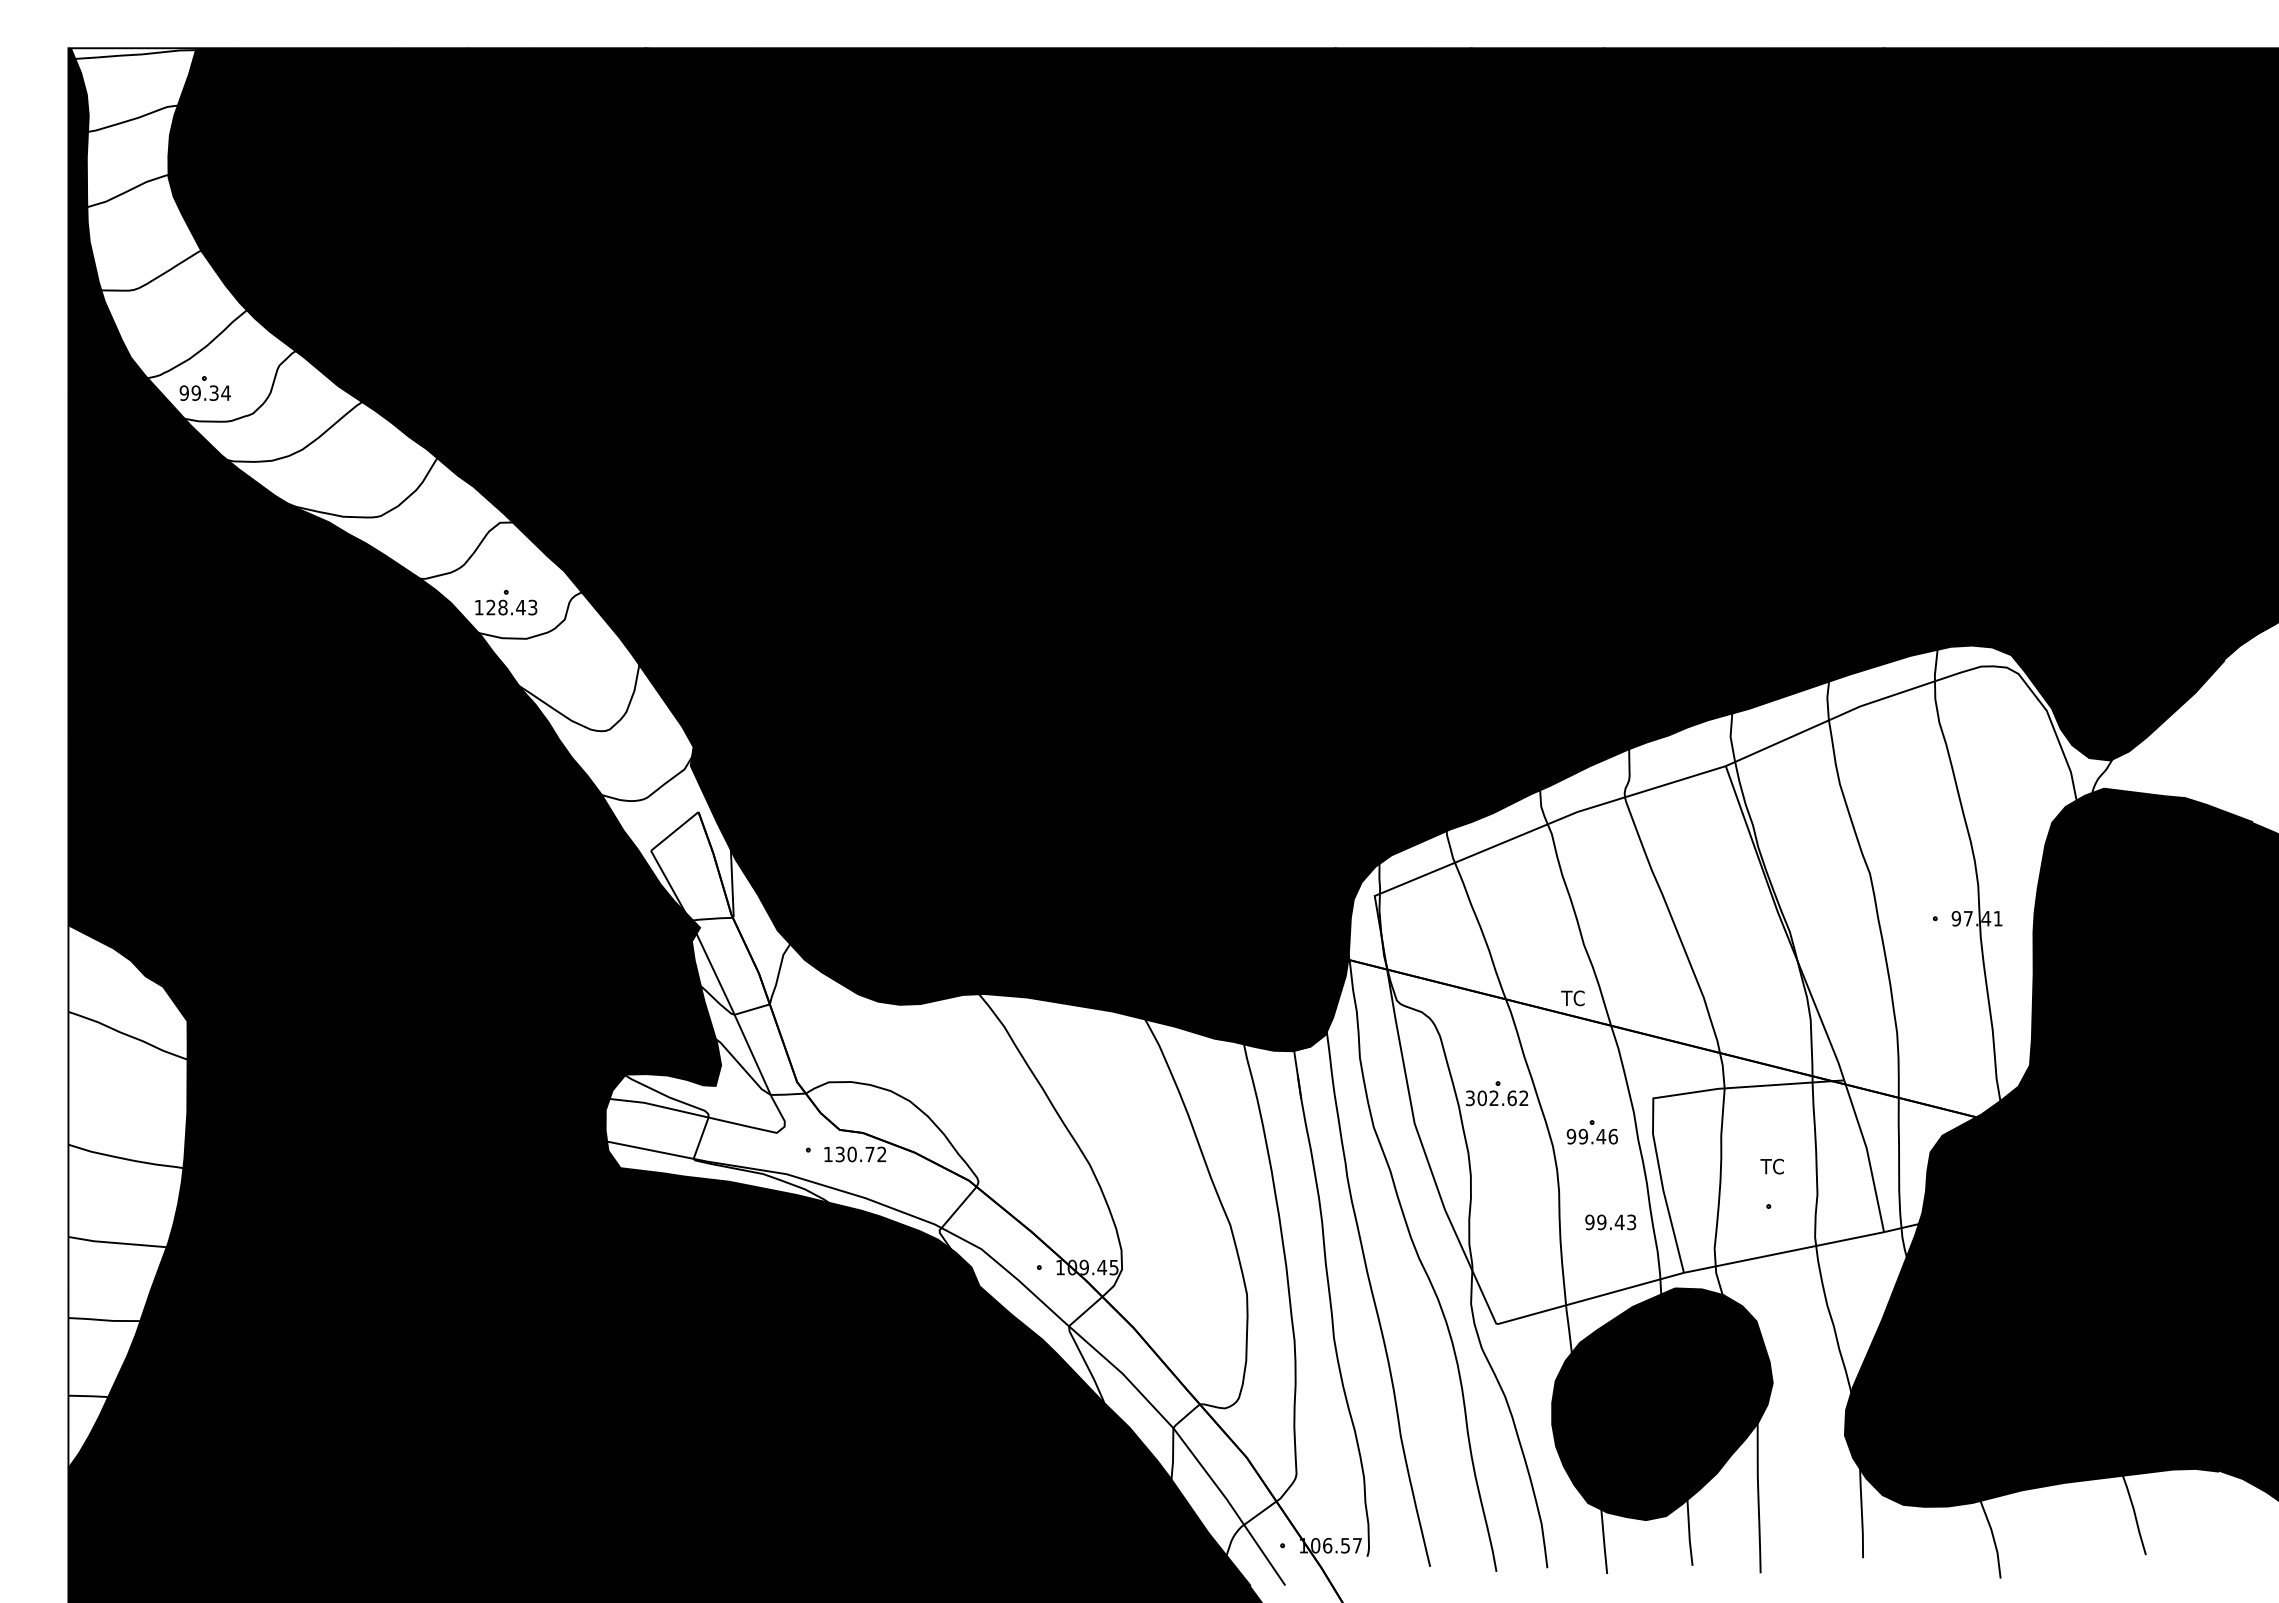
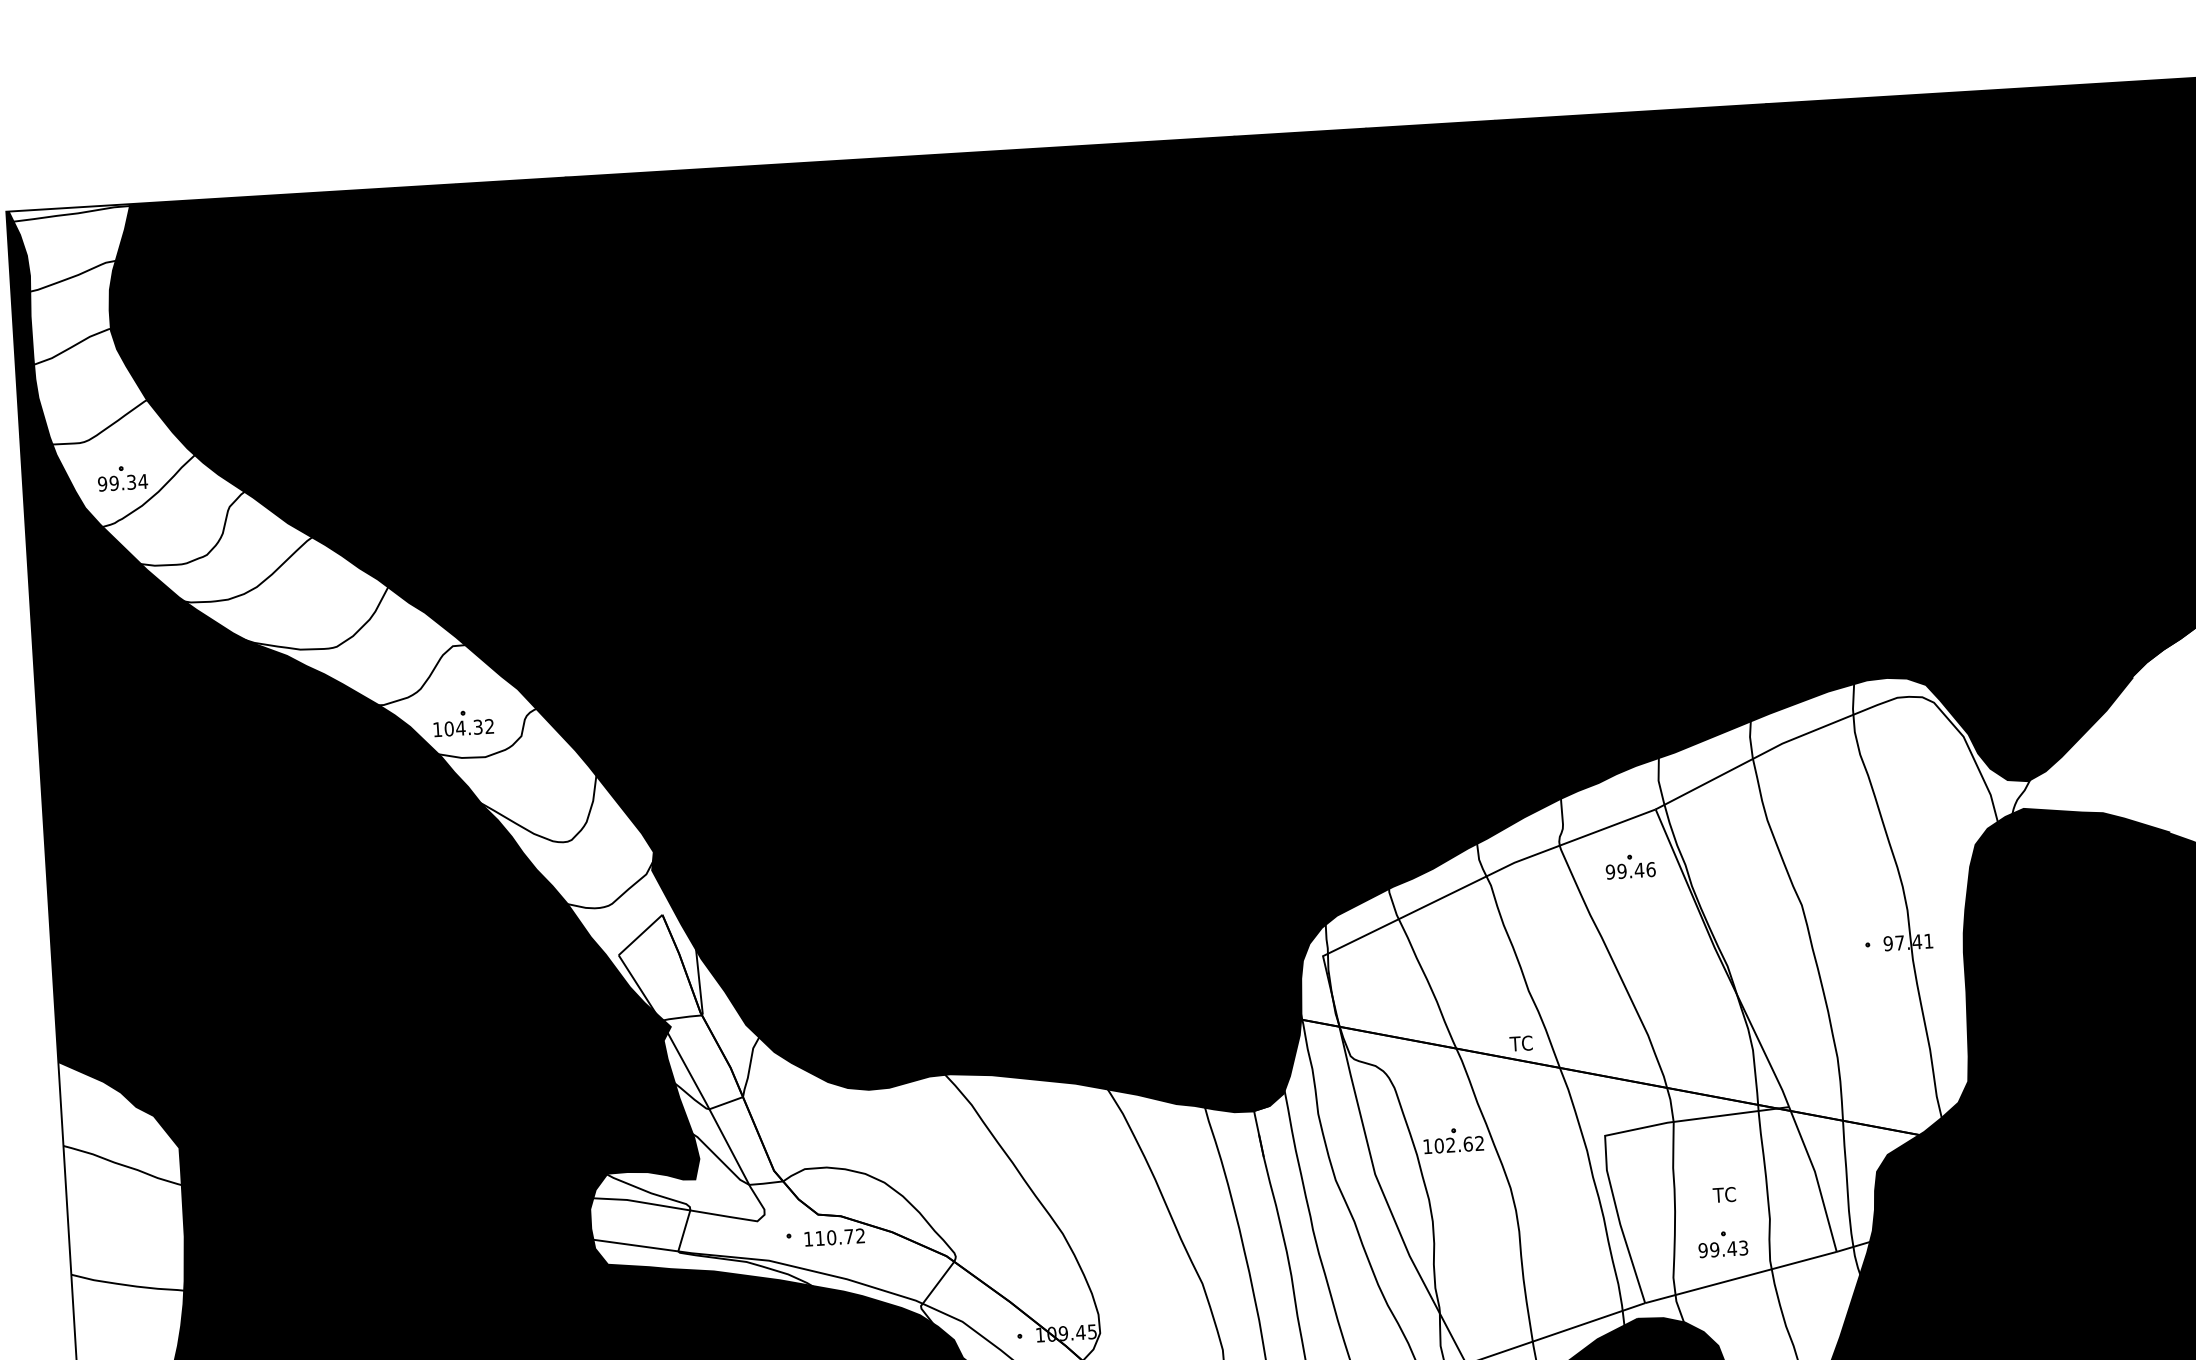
part: (204, 388) -> (121, 478), moved
text: (511, 607) -> (469, 727), 128.43 -> 104.32
text: (1469, 1098) -> (1426, 1146), 302.62 -> 102.62
part: (1591, 1132) -> (1629, 866), moved
text: (839, 1154) -> (819, 1238), 130.72 -> 110.72
text: (1610, 1222) -> (1723, 1249), moved

